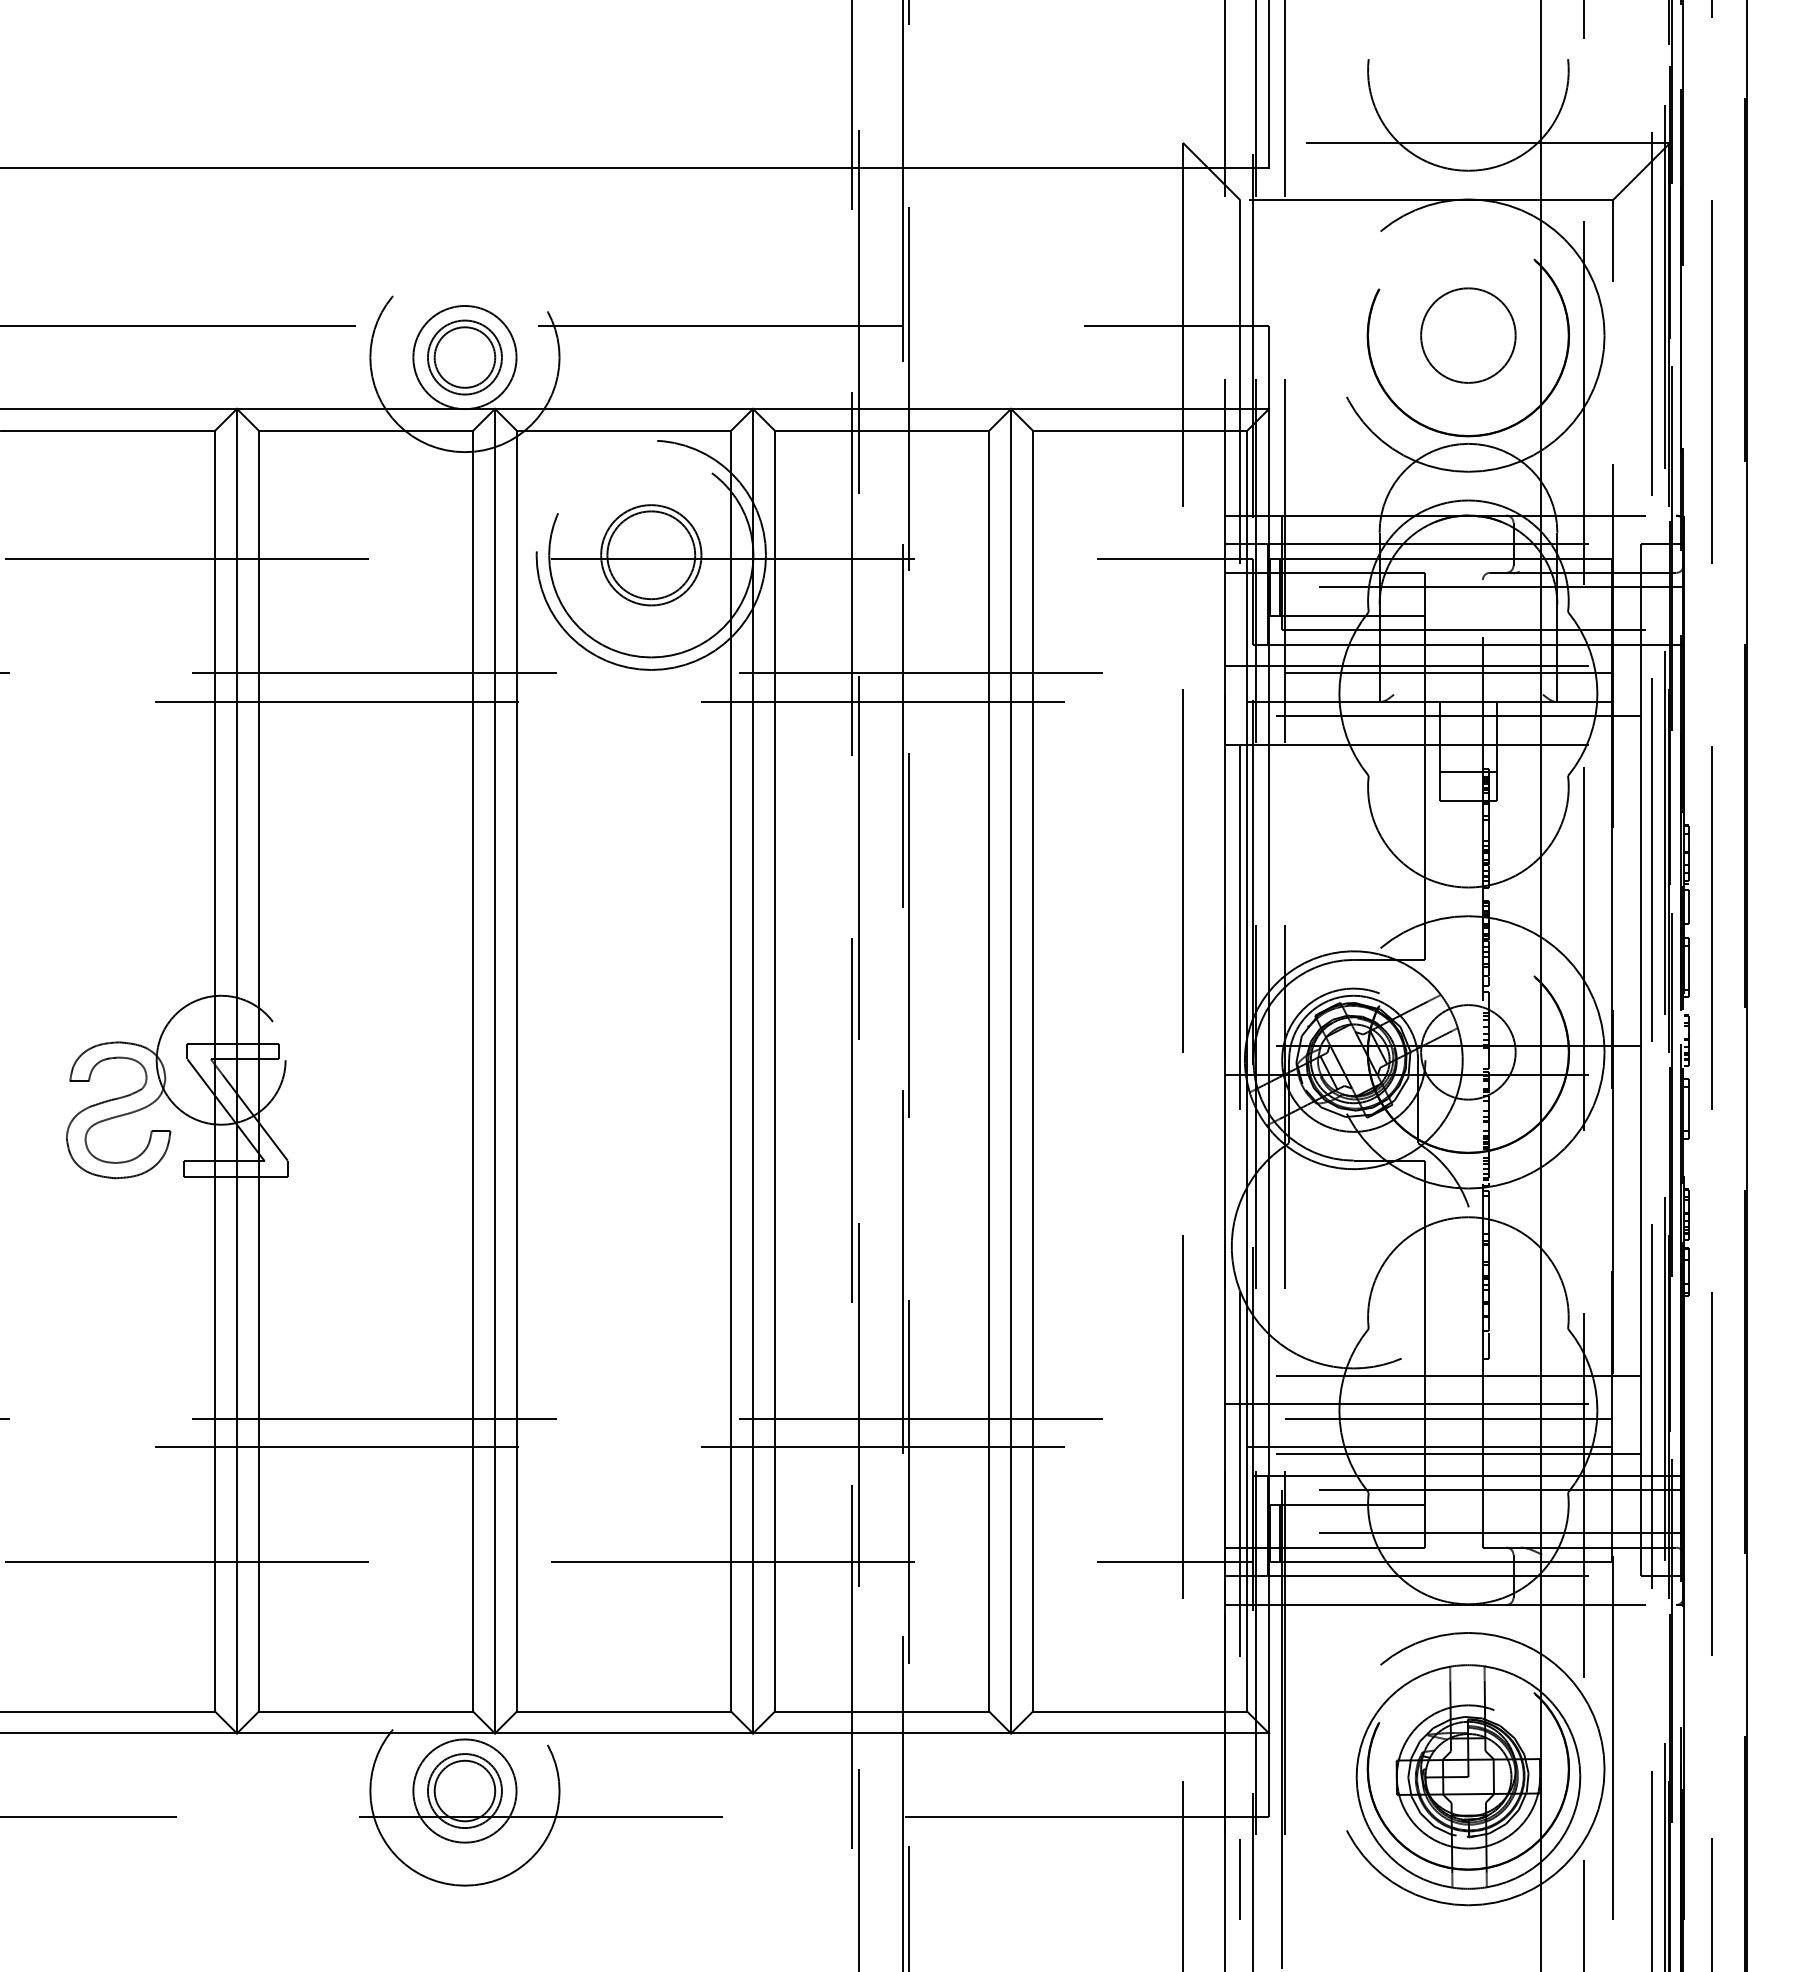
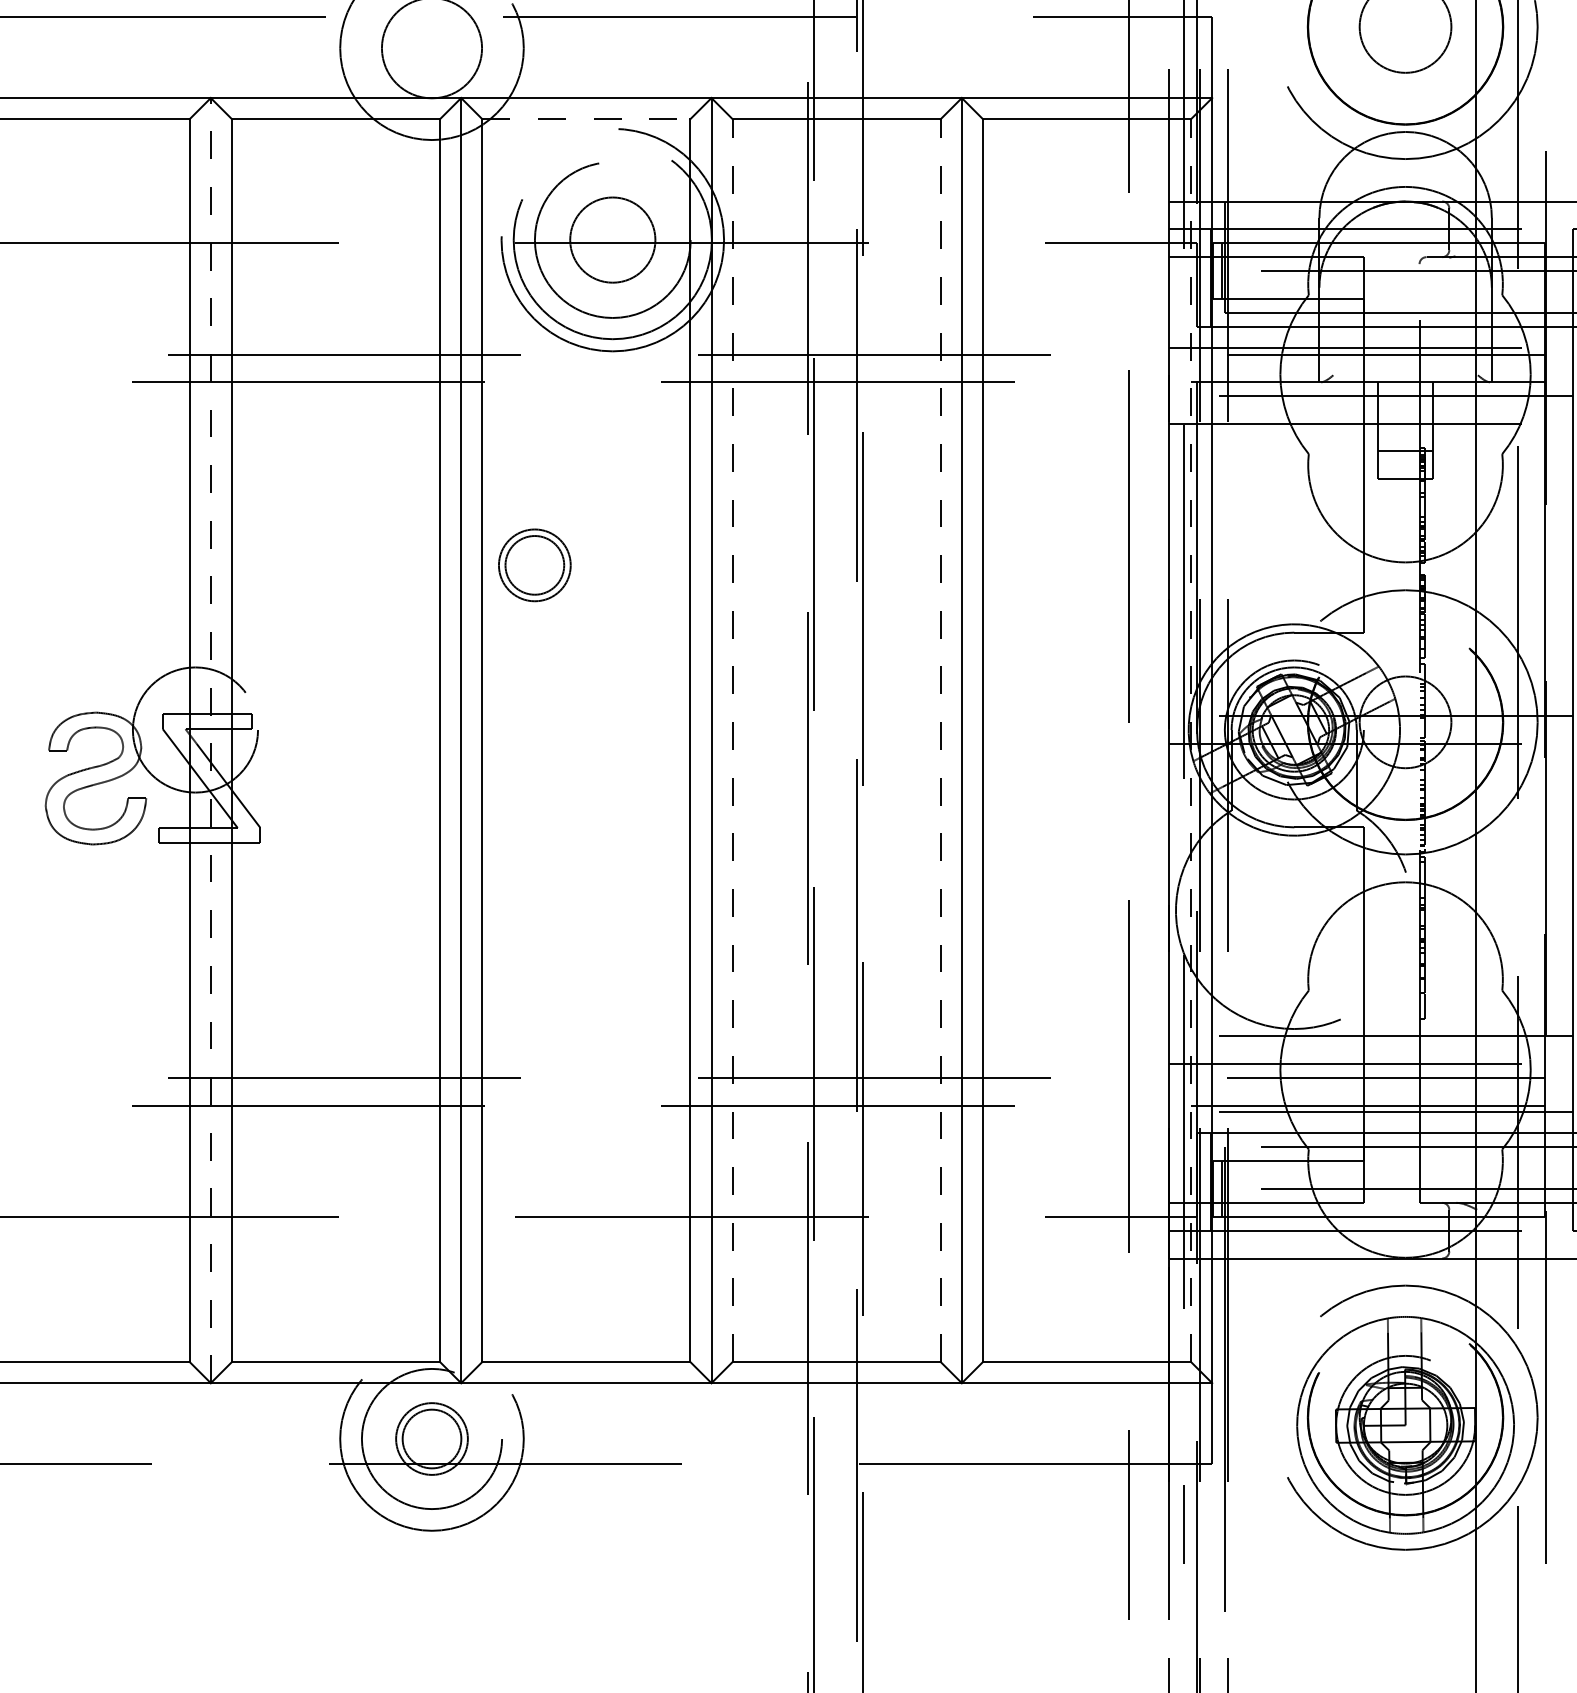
part: (464, 357) -> (534, 565), moved
line: (624, 430) -> (586, 119), solid -> dashed
circle: (651, 555) -> (612, 240), size x1.6
line: (237, 1070) -> (211, 739), solid -> dashed
line: (775, 1070) -> (733, 739), solid -> dashed
line: (989, 1070) -> (940, 739), solid -> dashed
line: (1247, 1070) -> (1191, 739), solid -> dashed
circle: (464, 1790) -> (431, 1438), size x1.4

